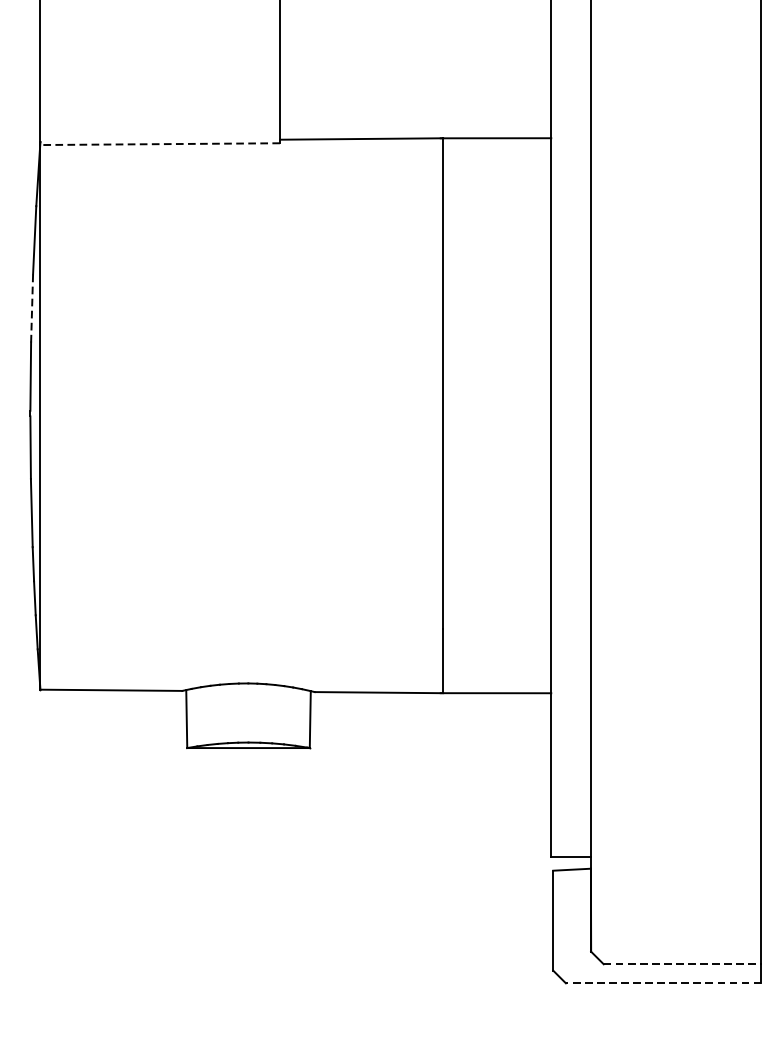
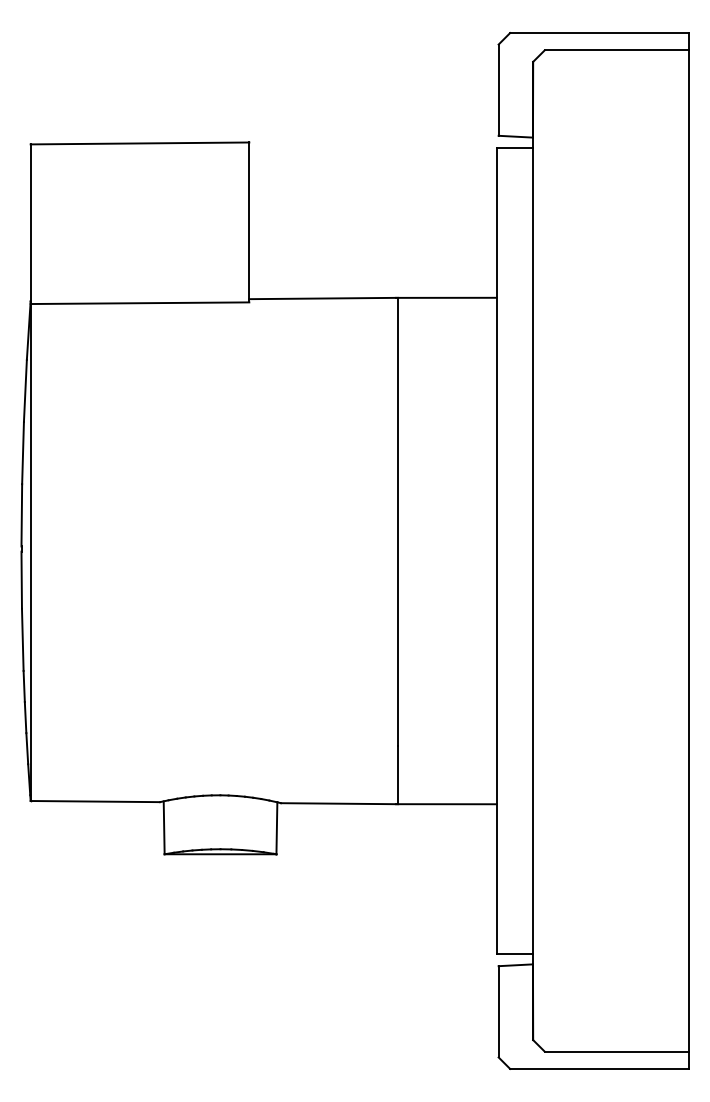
line: (159, 144) -> (139, 303), dashed -> solid
line: (32, 307) -> (23, 452), dashed -> solid
line: (682, 964) -> (616, 1051), dashed -> solid
line: (662, 982) -> (598, 1068), dashed -> solid

